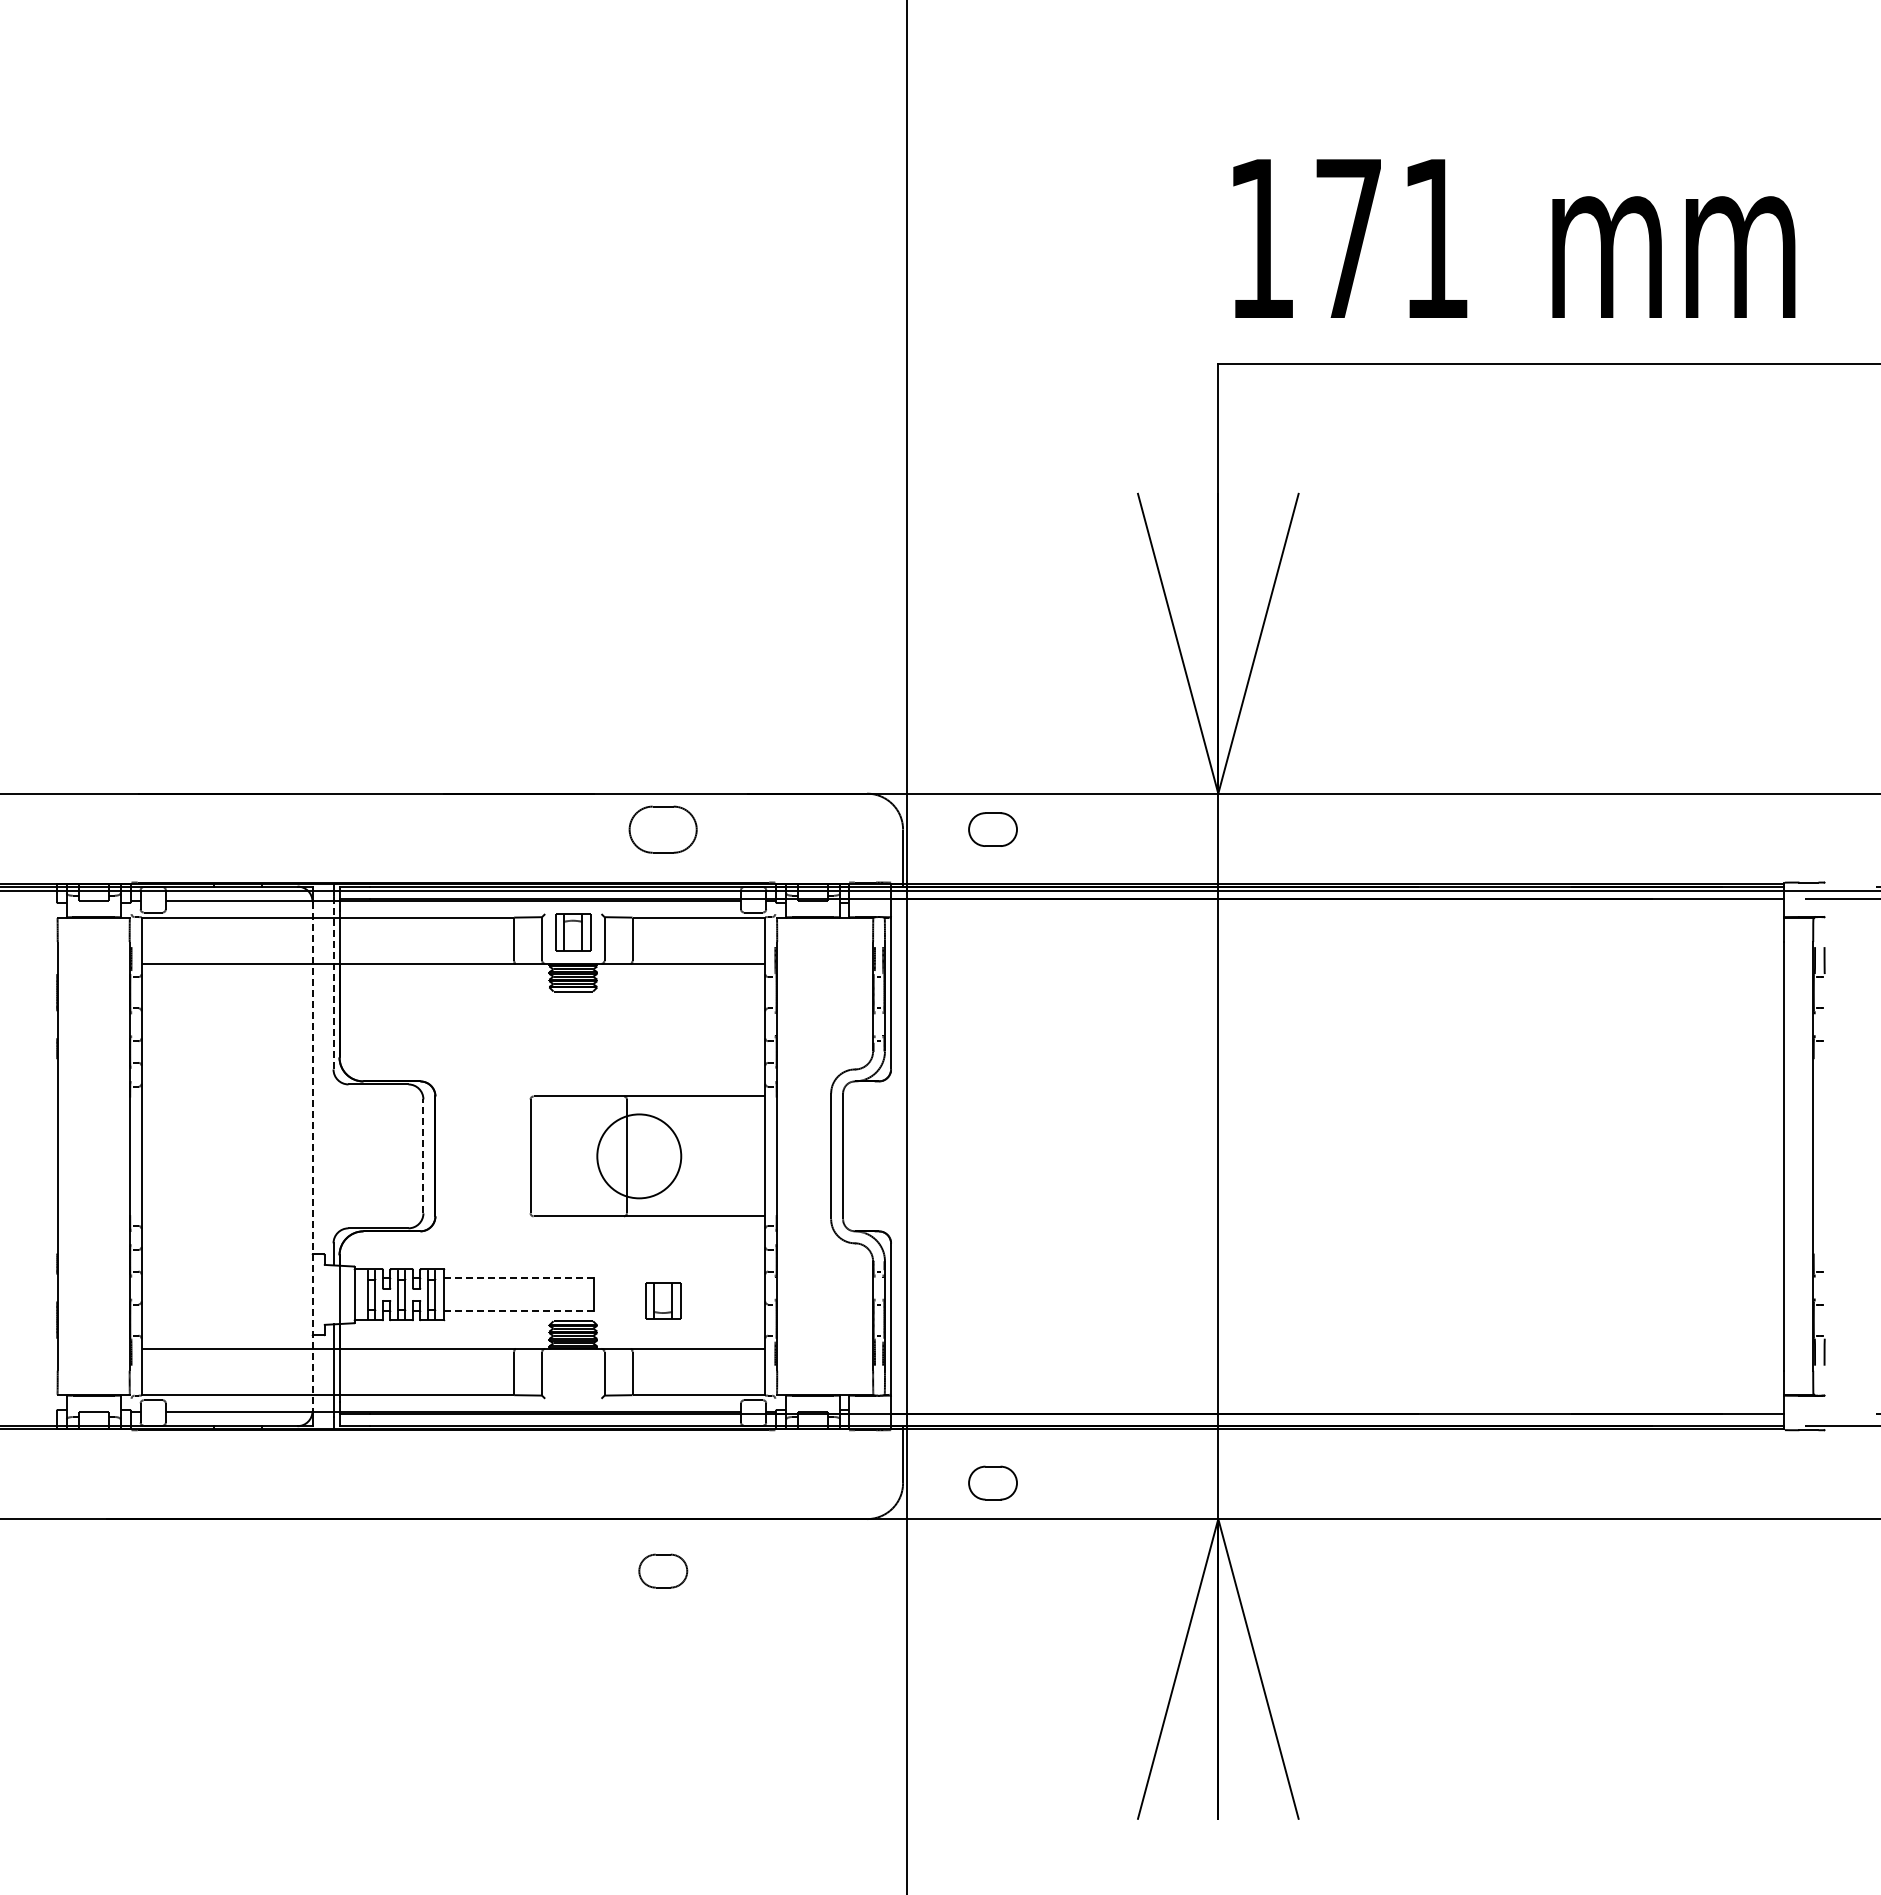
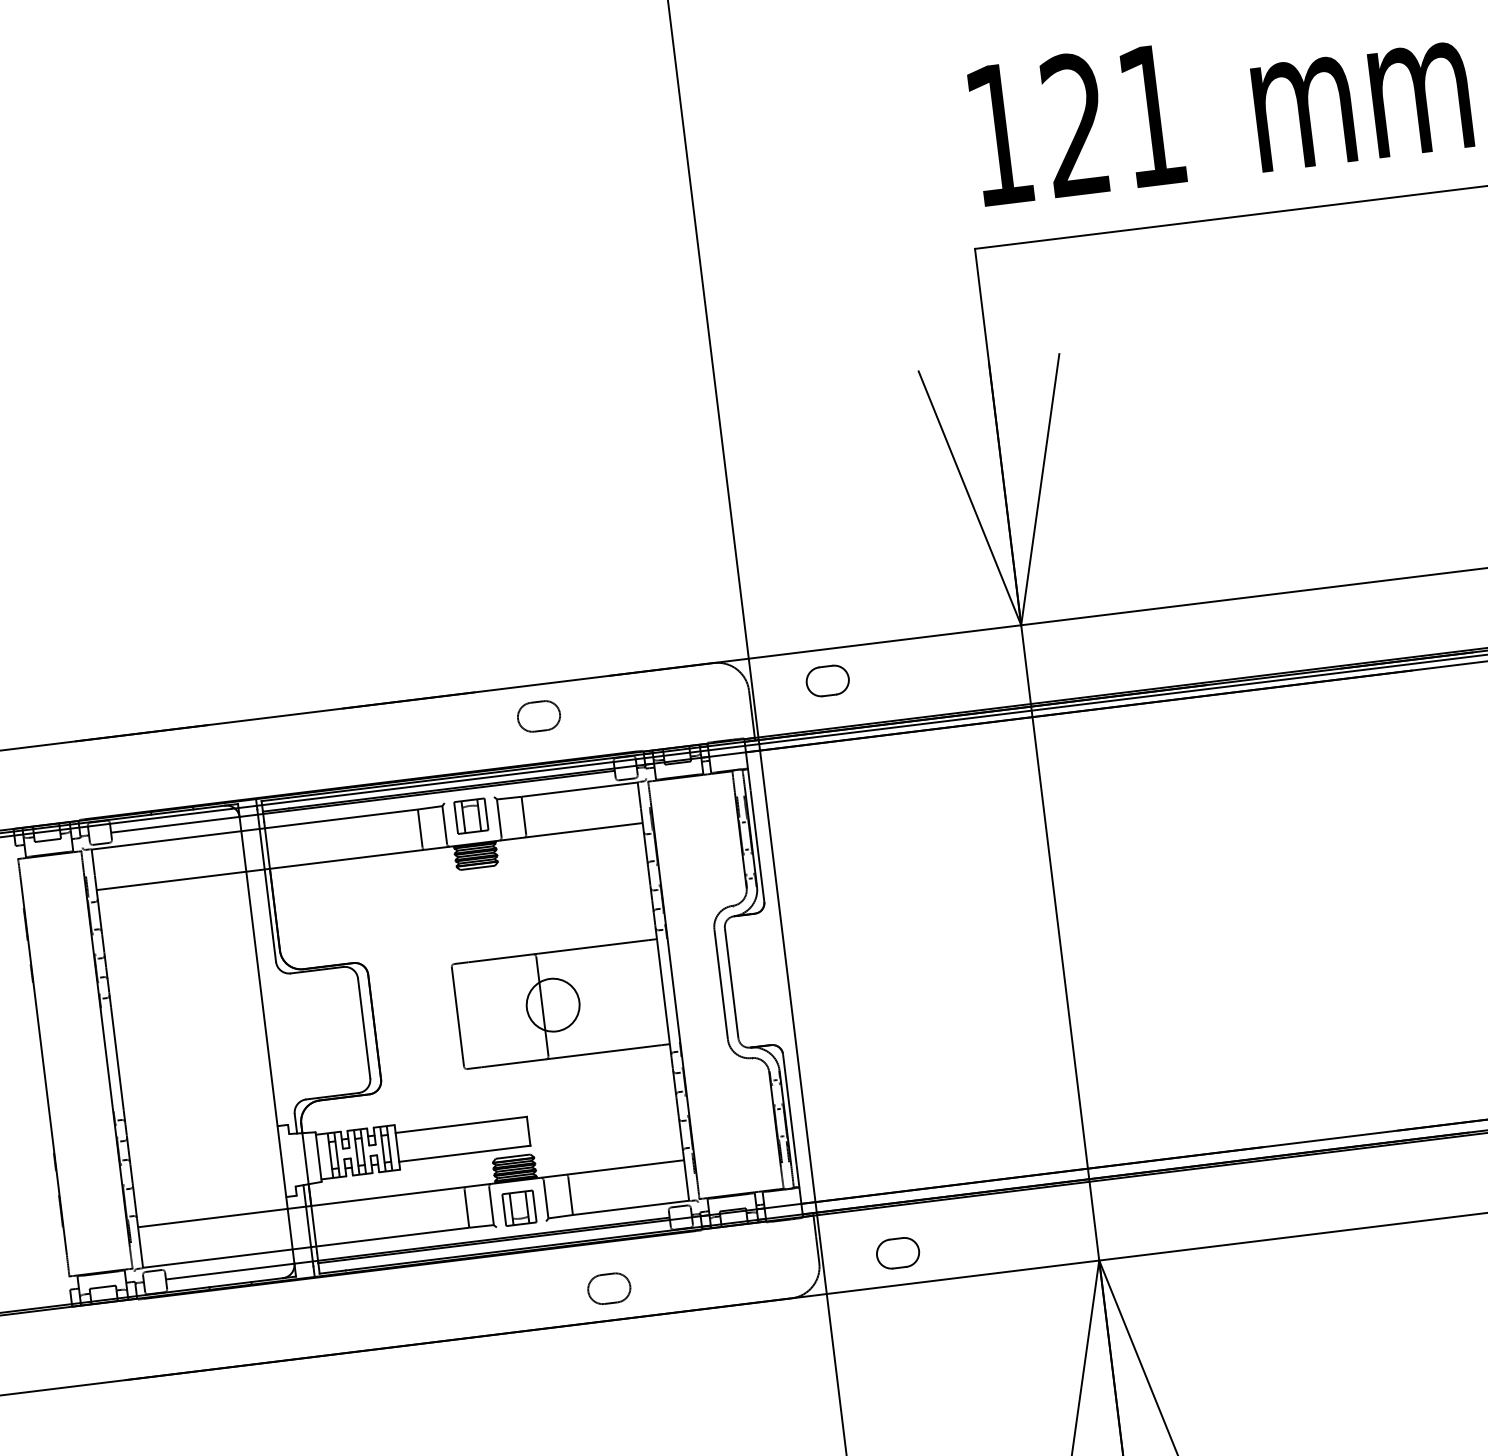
text: (1347, 236) -> (1074, 123), 171 -> 121
part: (663, 829) -> (539, 716), size x0.71
line: (333, 982) -> (266, 885), dashed -> solid
line: (312, 1156) -> (267, 1040), dashed -> solid
line: (423, 1156) -> (364, 1028), dashed -> solid
circle: (639, 1156) -> (553, 1005), size x0.71
line: (519, 1278) -> (461, 1124), dashed -> solid
part: (663, 1300) -> (519, 1207), moved
line: (519, 1311) -> (464, 1153), dashed -> solid
part: (663, 1570) -> (609, 1288), moved

